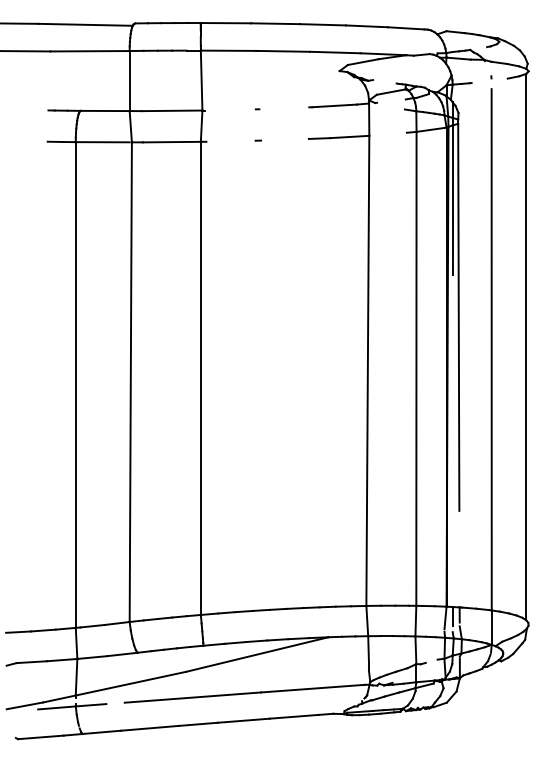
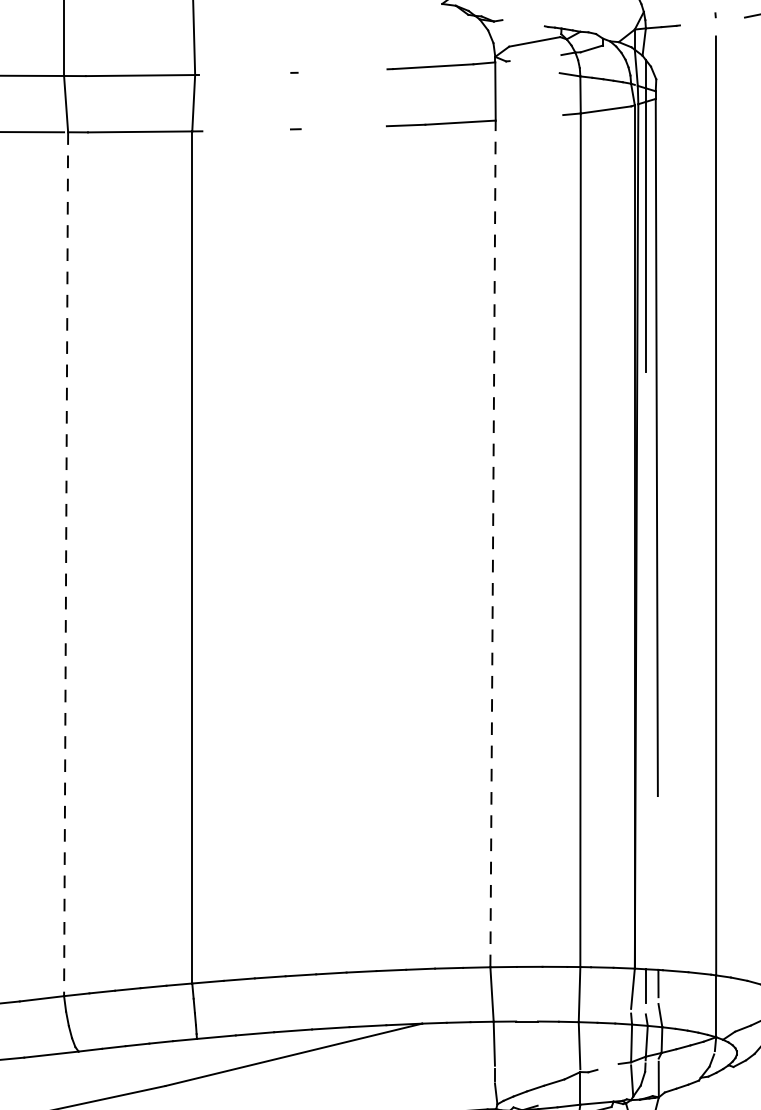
line: (367, 370) -> (492, 543), solid -> dashed
line: (130, 382) -> (65, 564), solid -> dashed

